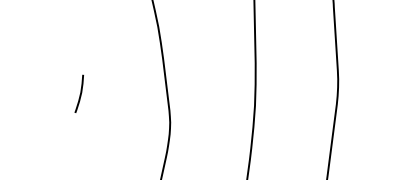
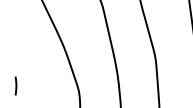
line: (79, 92) -> (15, 85), moved

